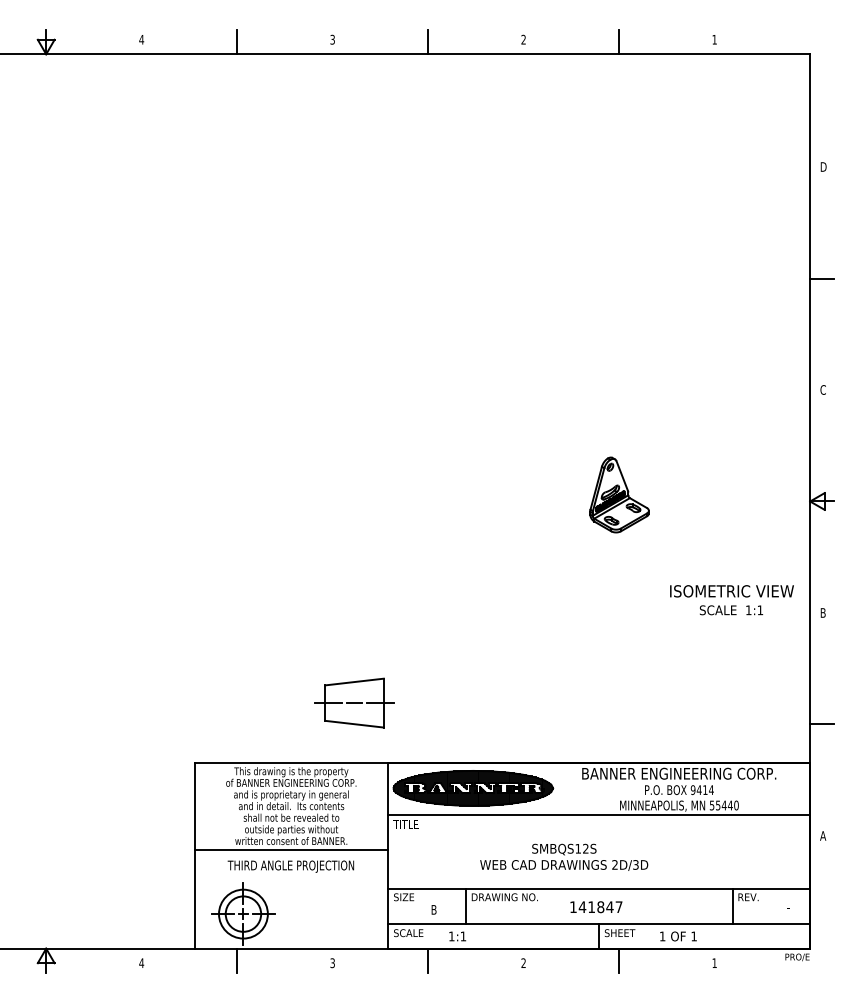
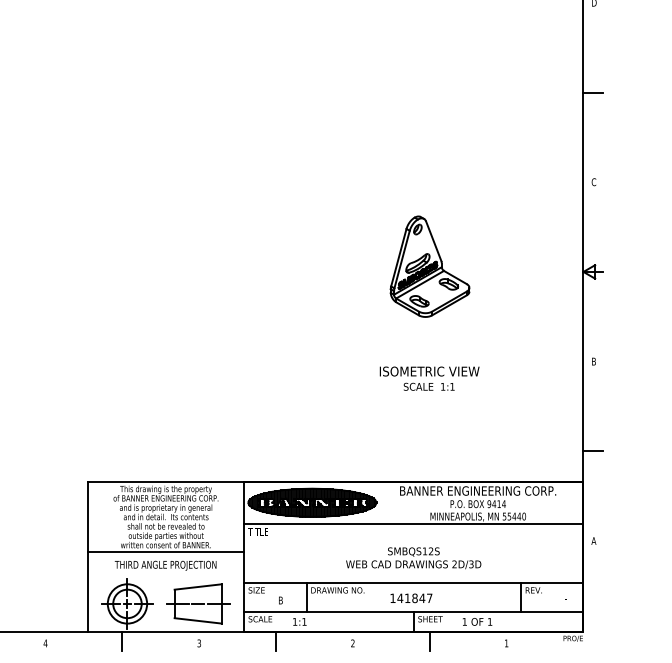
part: (619, 494) -> (430, 266), size x1.67
text: (731, 600) -> (429, 378), moved
part: (354, 702) -> (198, 603), moved
text: (564, 856) -> (413, 557), moved

